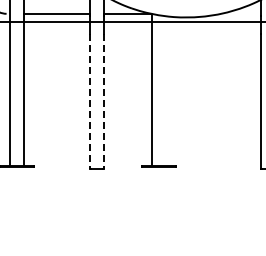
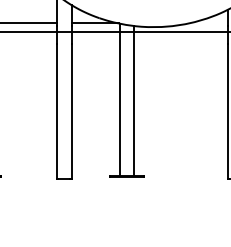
line: (166, 90) -> (133, 100), added
line: (89, 101) -> (56, 111), dashed -> solid
line: (104, 101) -> (71, 111), dashed -> solid

